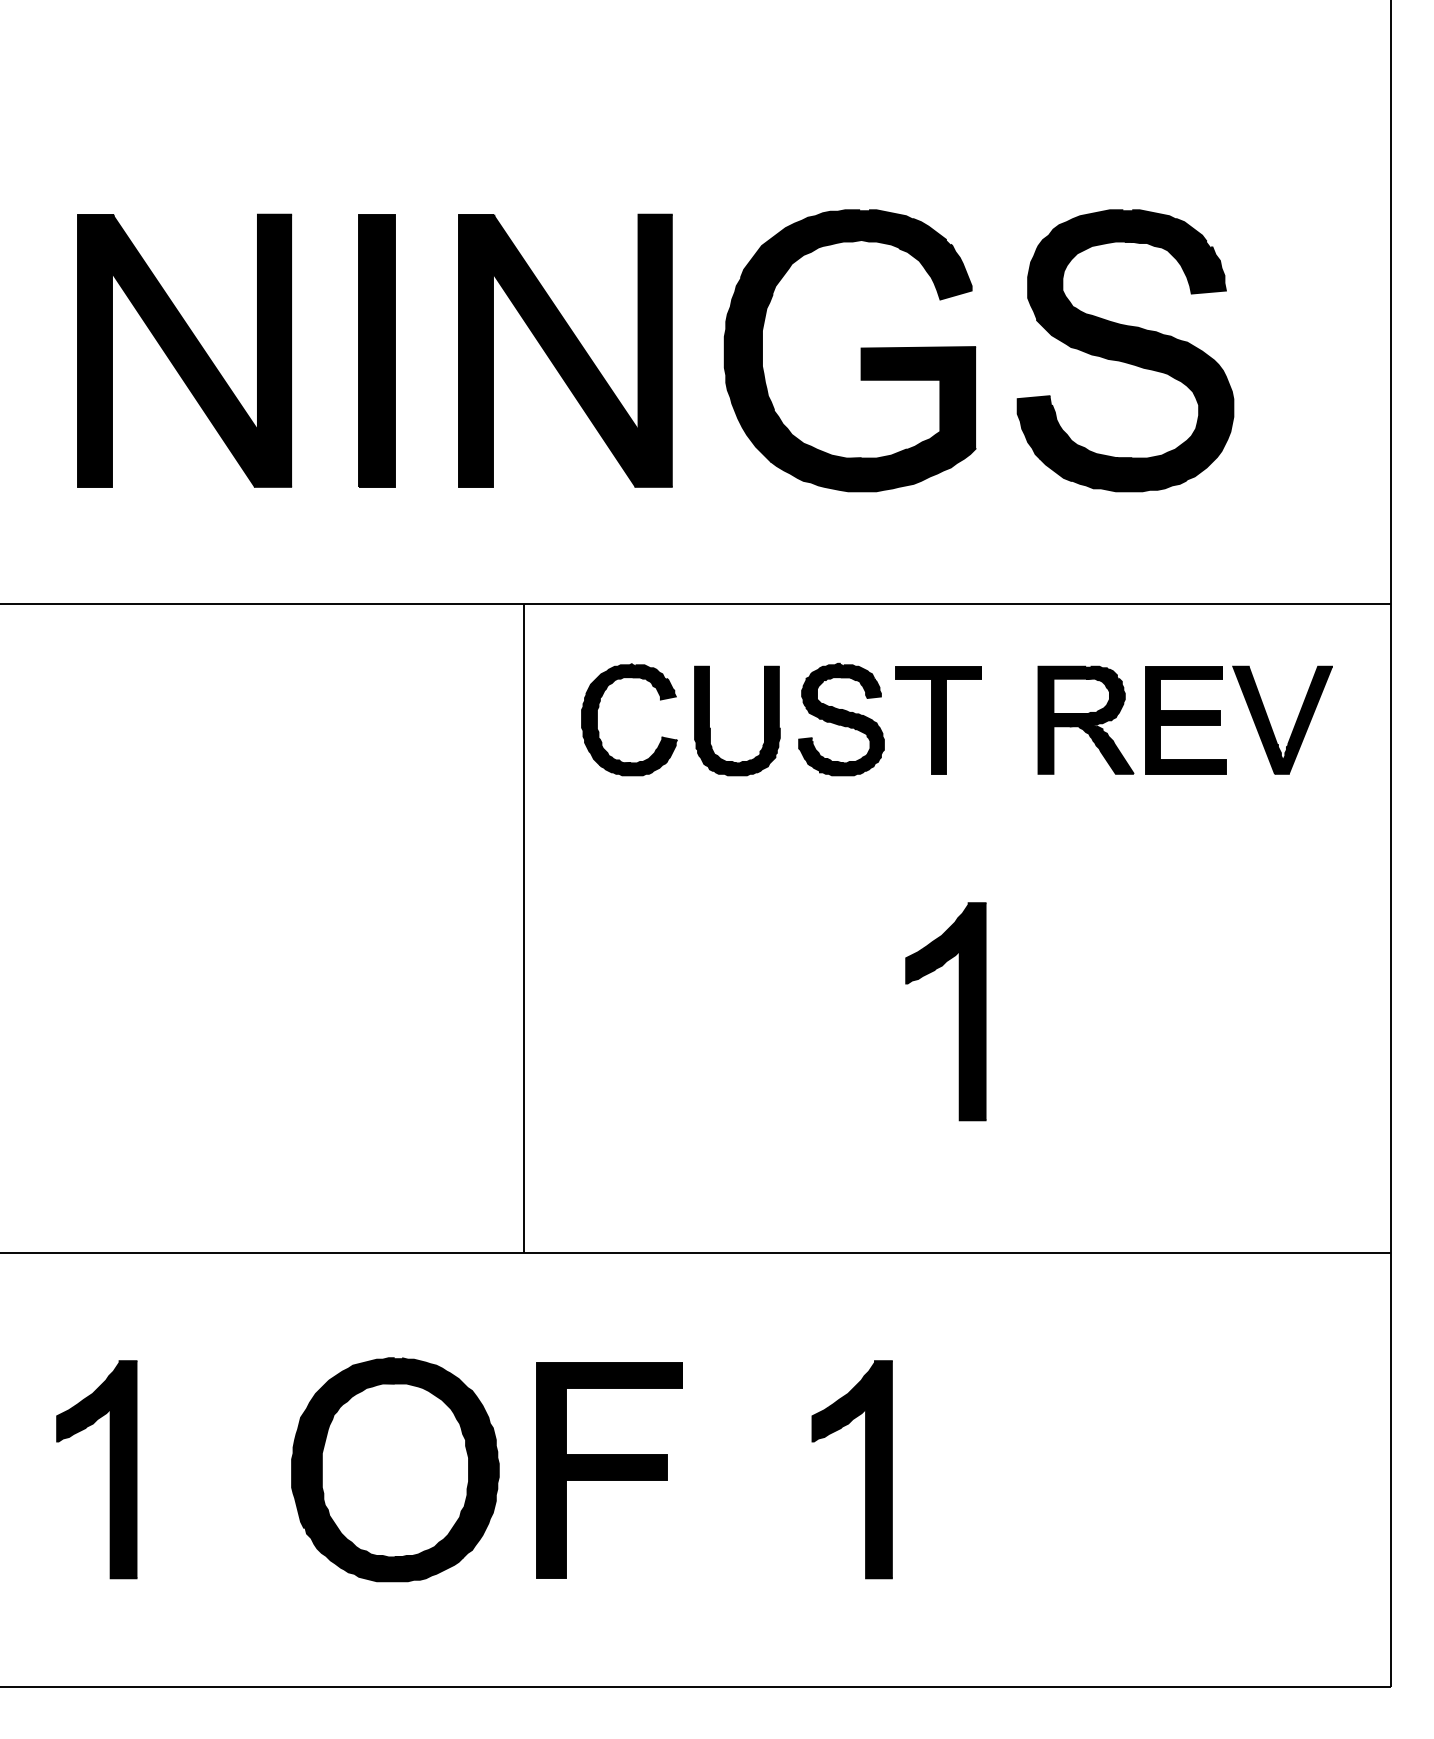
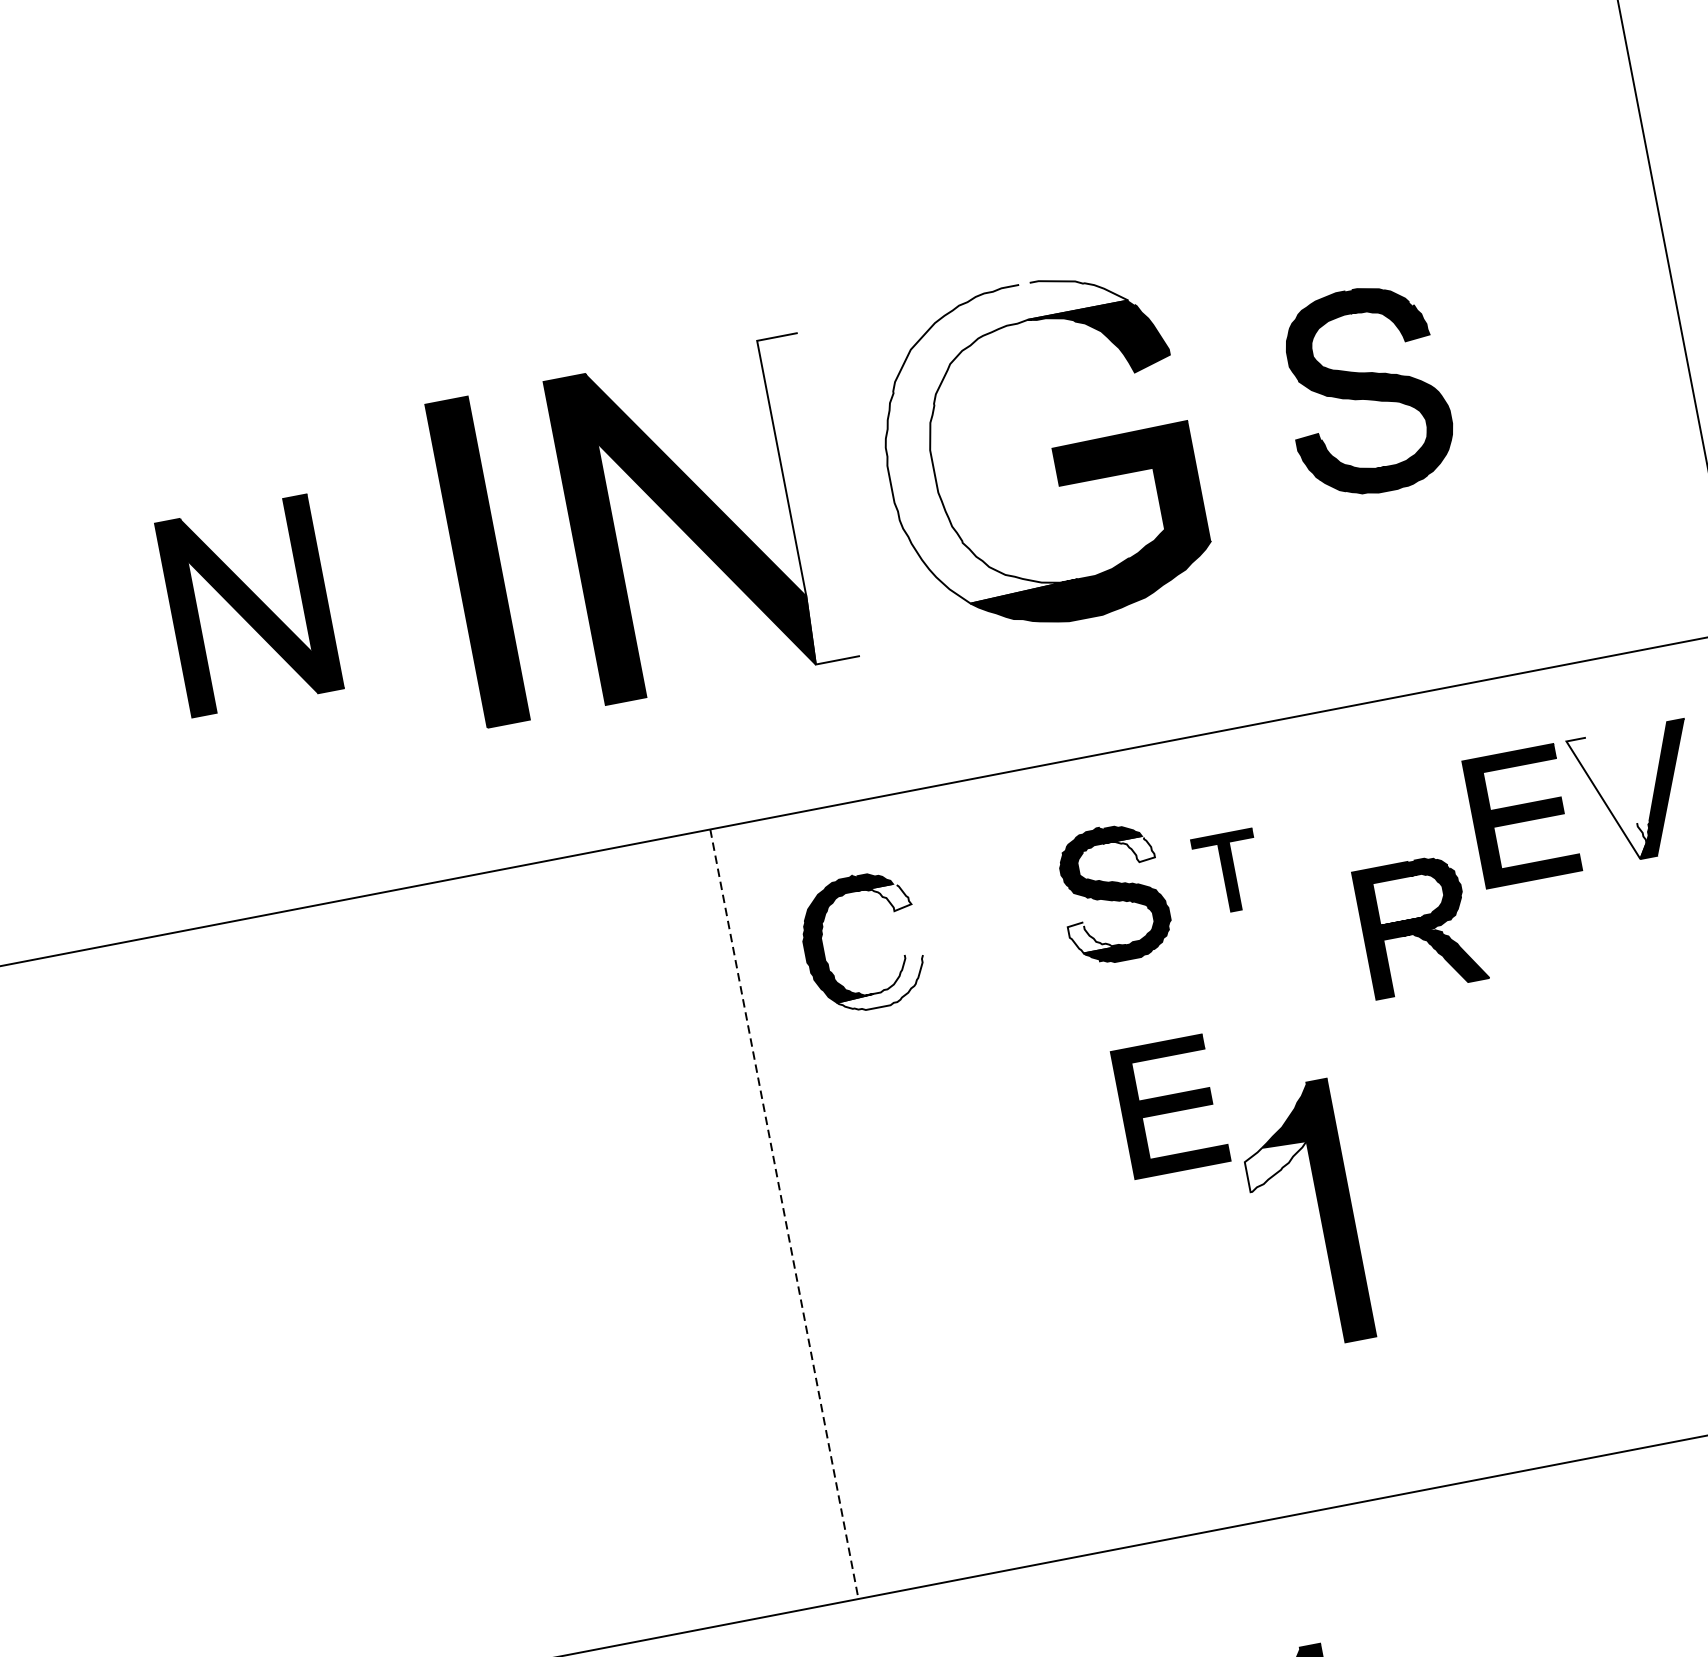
fill: (835, 335) -> (1018, 439), removed
part: (184, 350) -> (249, 605), size x0.6
fill: (653, 350) -> (805, 498), removed
part: (1125, 350) -> (1366, 390), size x0.6
fill: (860, 687) -> (1128, 851), removed
fill: (653, 688) -> (883, 899), removed
part: (1085, 719) -> (1419, 924), moved
fill: (1257, 719) -> (1607, 798), removed
part: (764, 720) -> (1022, 912), removed
part: (938, 720) -> (1228, 872), size x0.6
fill: (821, 750) -> (1096, 934), removed
fill: (638, 755) -> (880, 982), removed
part: (854, 901) -> (1170, 1106), added
line: (524, 928) -> (784, 1214), solid -> dashed
fill: (932, 966) -> (1277, 1166), removed

